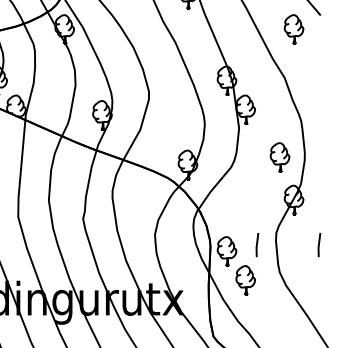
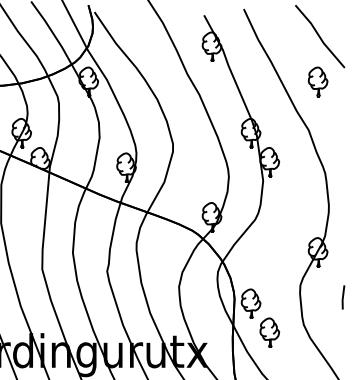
part: (279, 157) -> (303, 209), removed
line: (257, 245) -> (281, 297), removed

